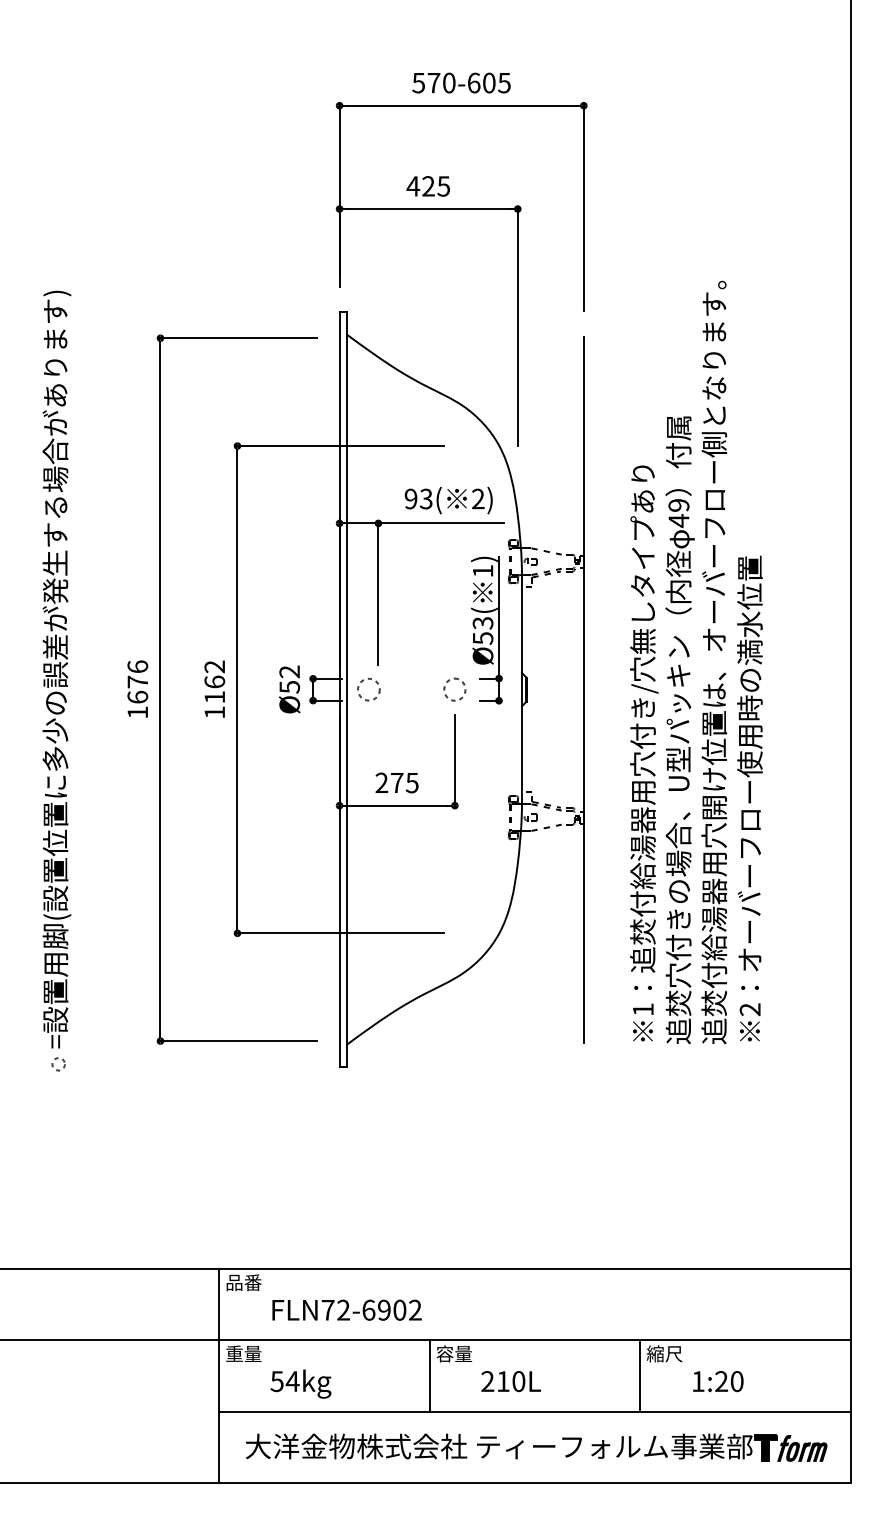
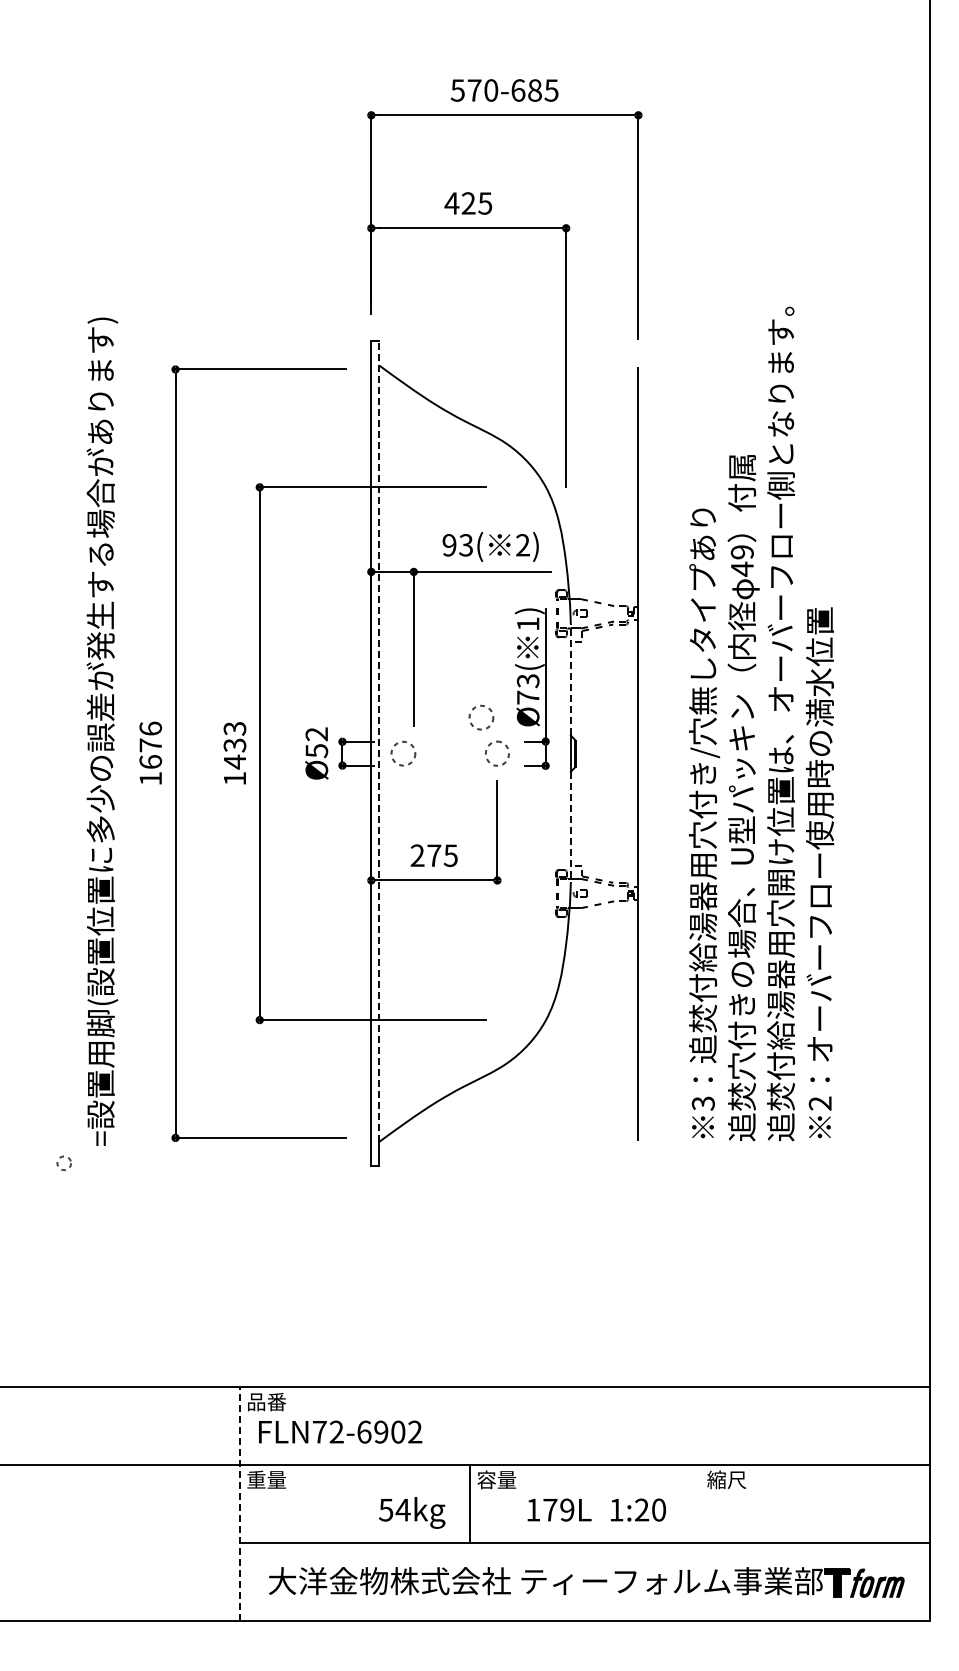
text: (488, 83) -> (534, 90), 570-605 -> 570-685
line: (521, 621) -> (570, 679), solid -> dashed
text: (483, 638) -> (528, 697), Ø53( -> Ø73(
circle: (440, 656) -> (481, 717), added
text: (57, 669) -> (102, 731), moved
line: (347, 677) -> (379, 740), solid -> dashed
text: (214, 682) -> (234, 745), 1162 -> 1433
line: (521, 757) -> (570, 827), solid -> dashed
text: (642, 1009) -> (702, 1103), 1 -> 3
text: (347, 1309) -> (340, 1431), moved
line: (218, 1375) -> (239, 1503), solid -> dashed
line: (640, 1375) -> (700, 1503), removed
text: (503, 1381) -> (550, 1509), 210L -> 179L
text: (718, 1381) -> (638, 1509), moved
text: (301, 1383) -> (412, 1512), moved

